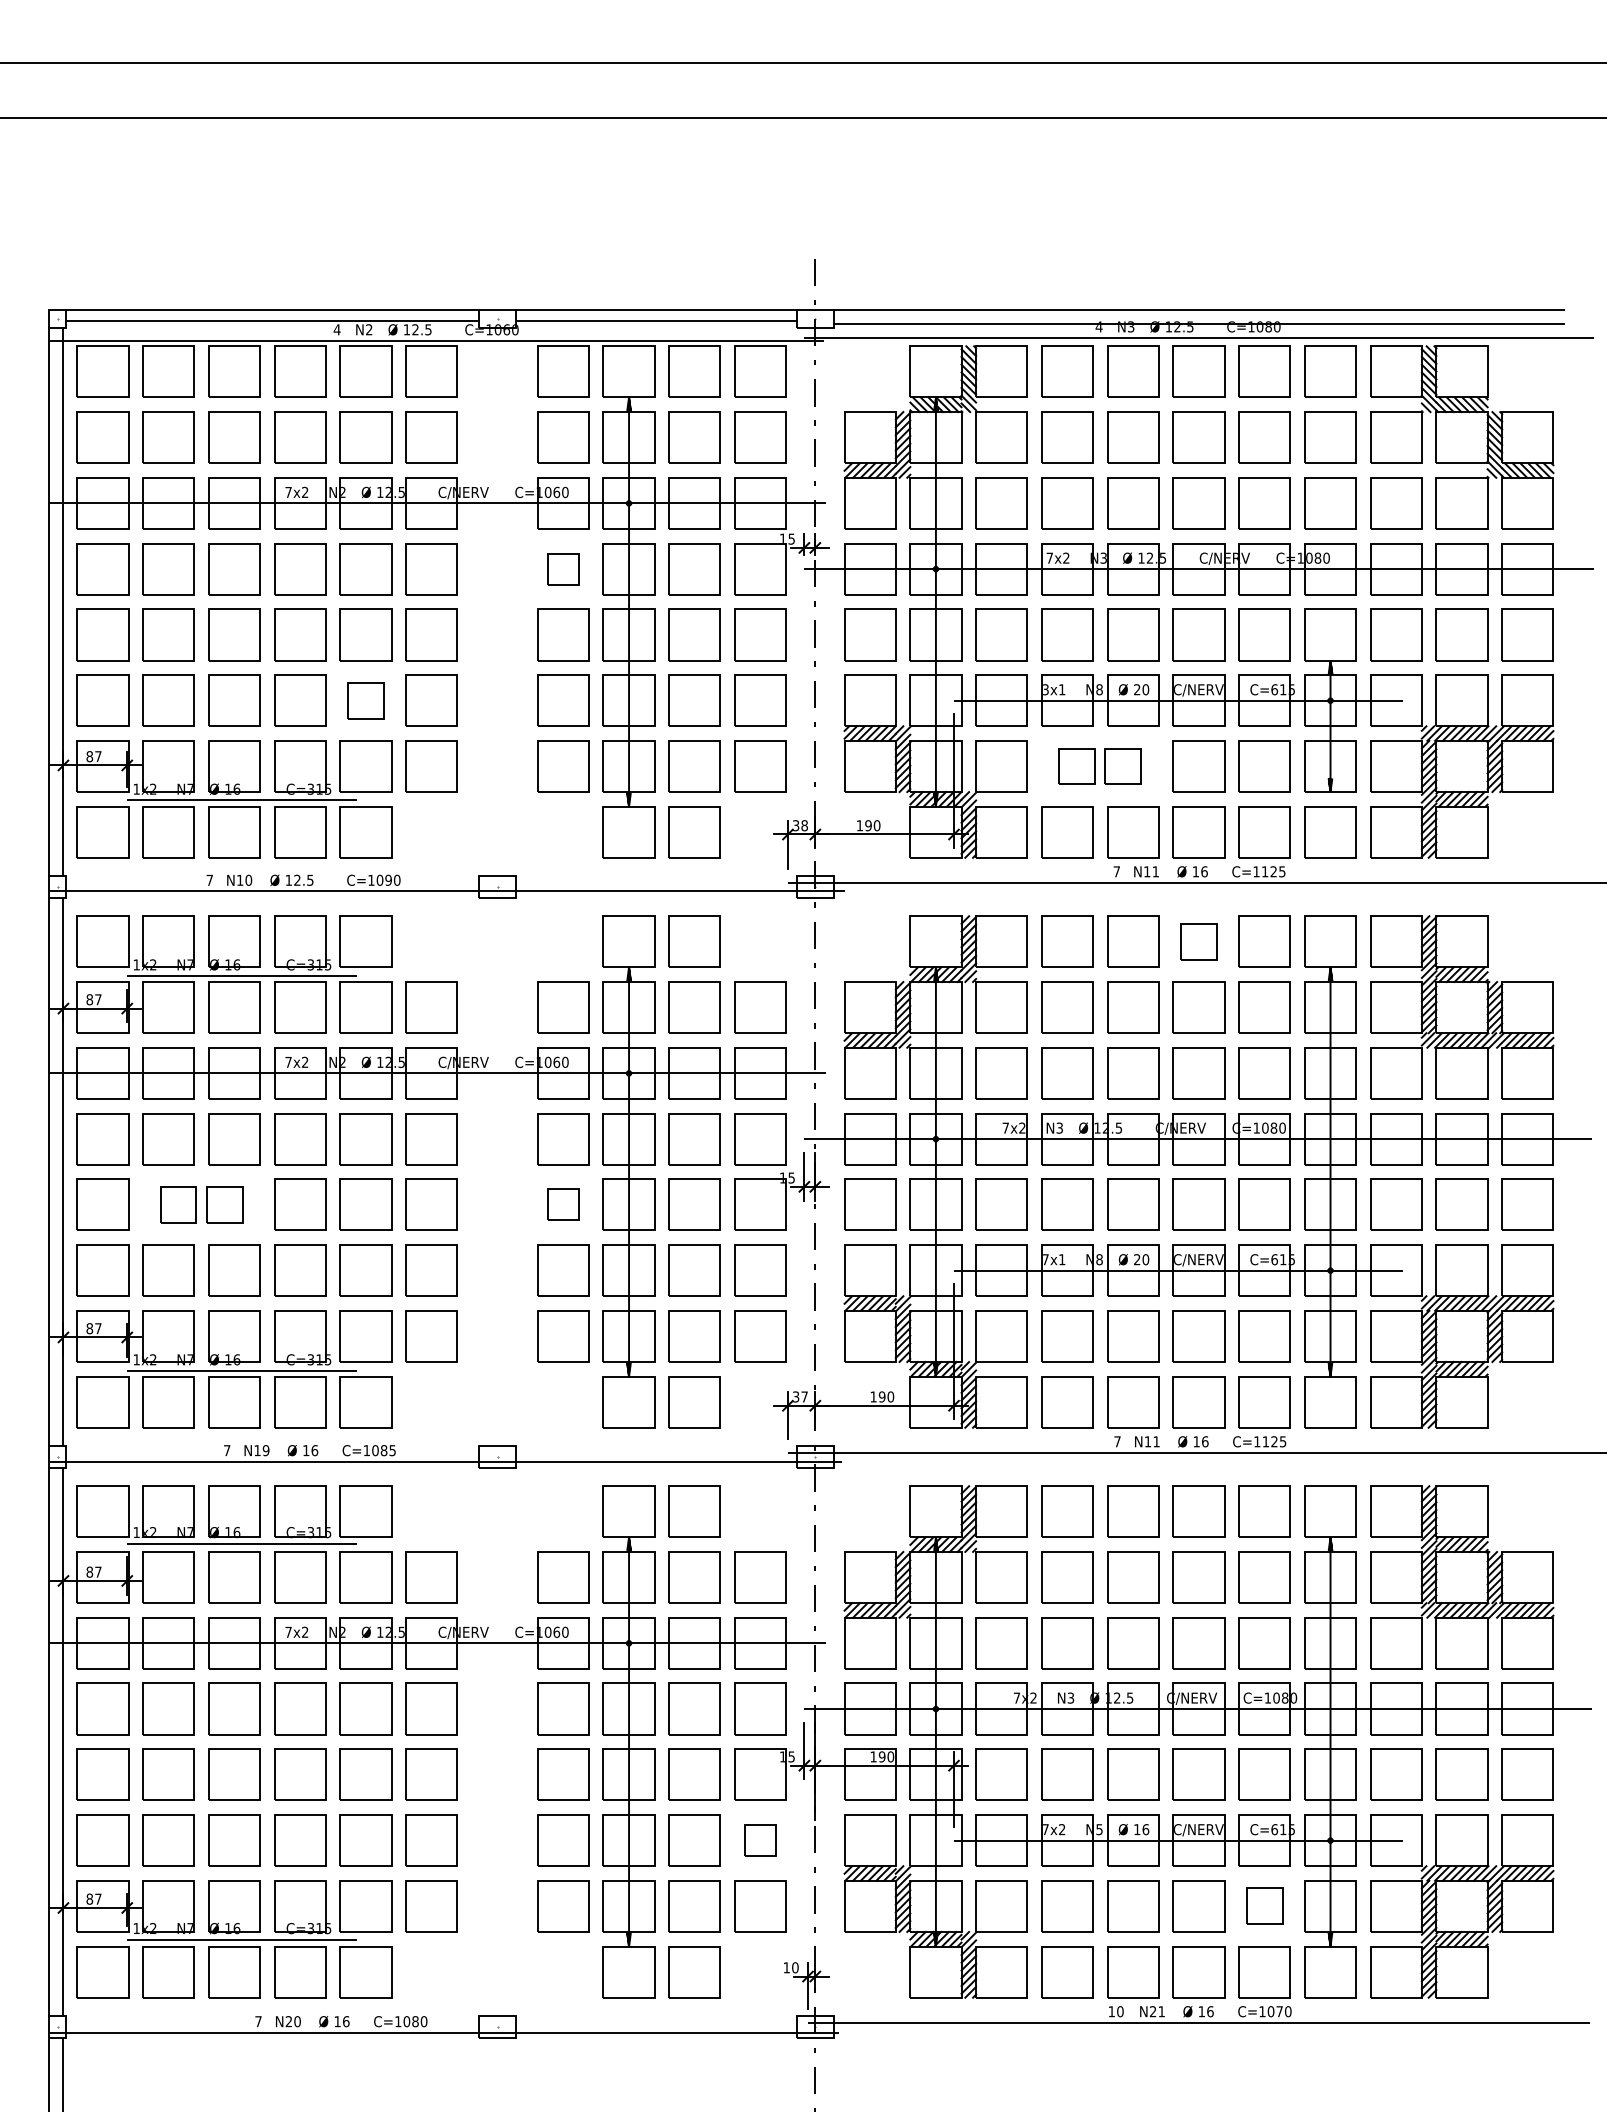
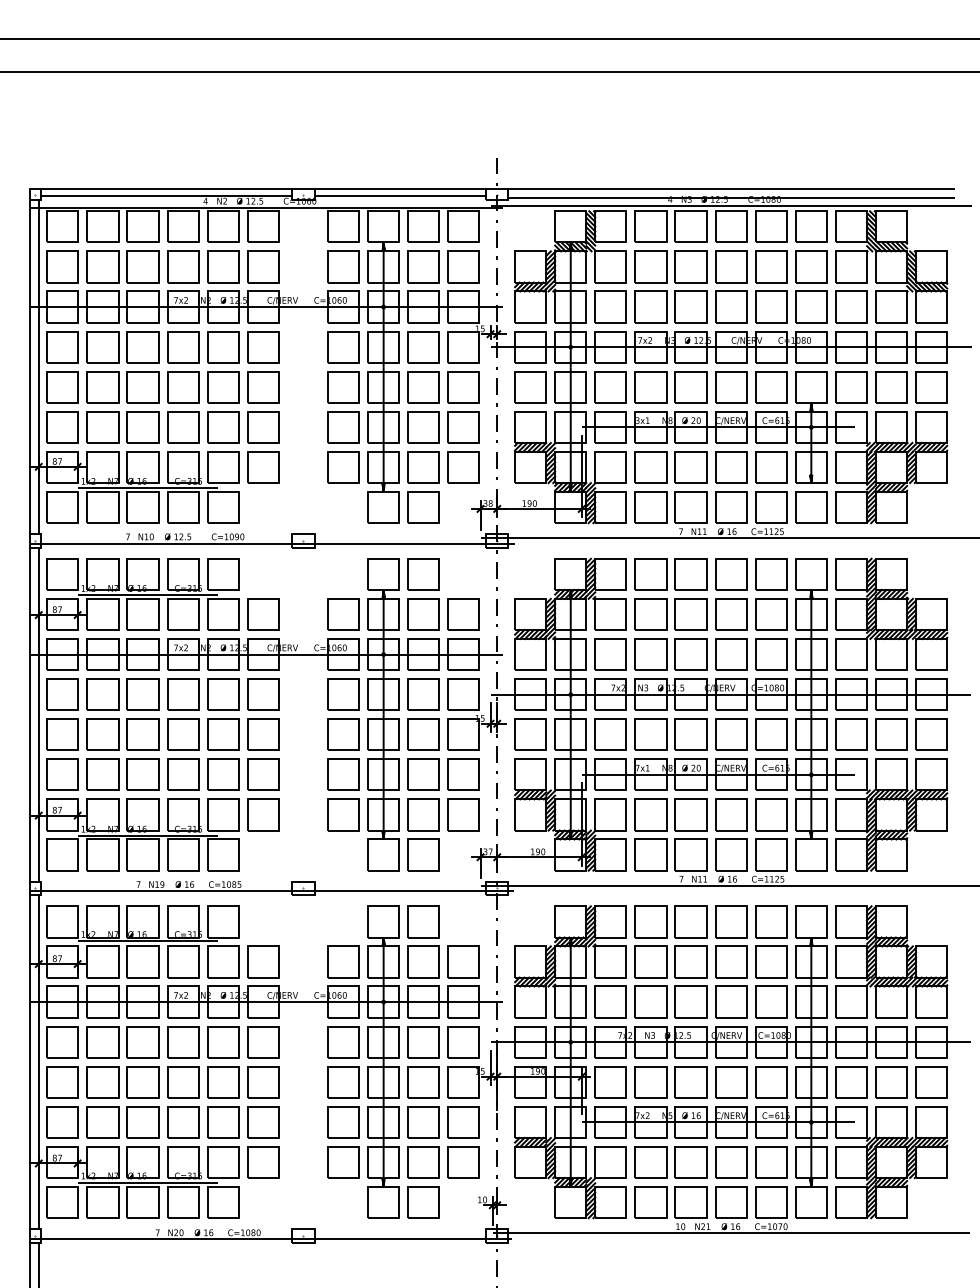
part: (563, 569) -> (343, 347), size x1.67
part: (366, 700) -> (223, 427), size x1.43
part: (1099, 766) -> (670, 467), size x1.43
part: (1199, 942) -> (731, 574), size x1.43
part: (200, 1204) -> (122, 734), size x1.43
part: (563, 1204) -> (343, 734), size x1.67
part: (760, 1840) -> (463, 1122), size x1.67
part: (1265, 1906) -> (771, 1162), size x1.43

